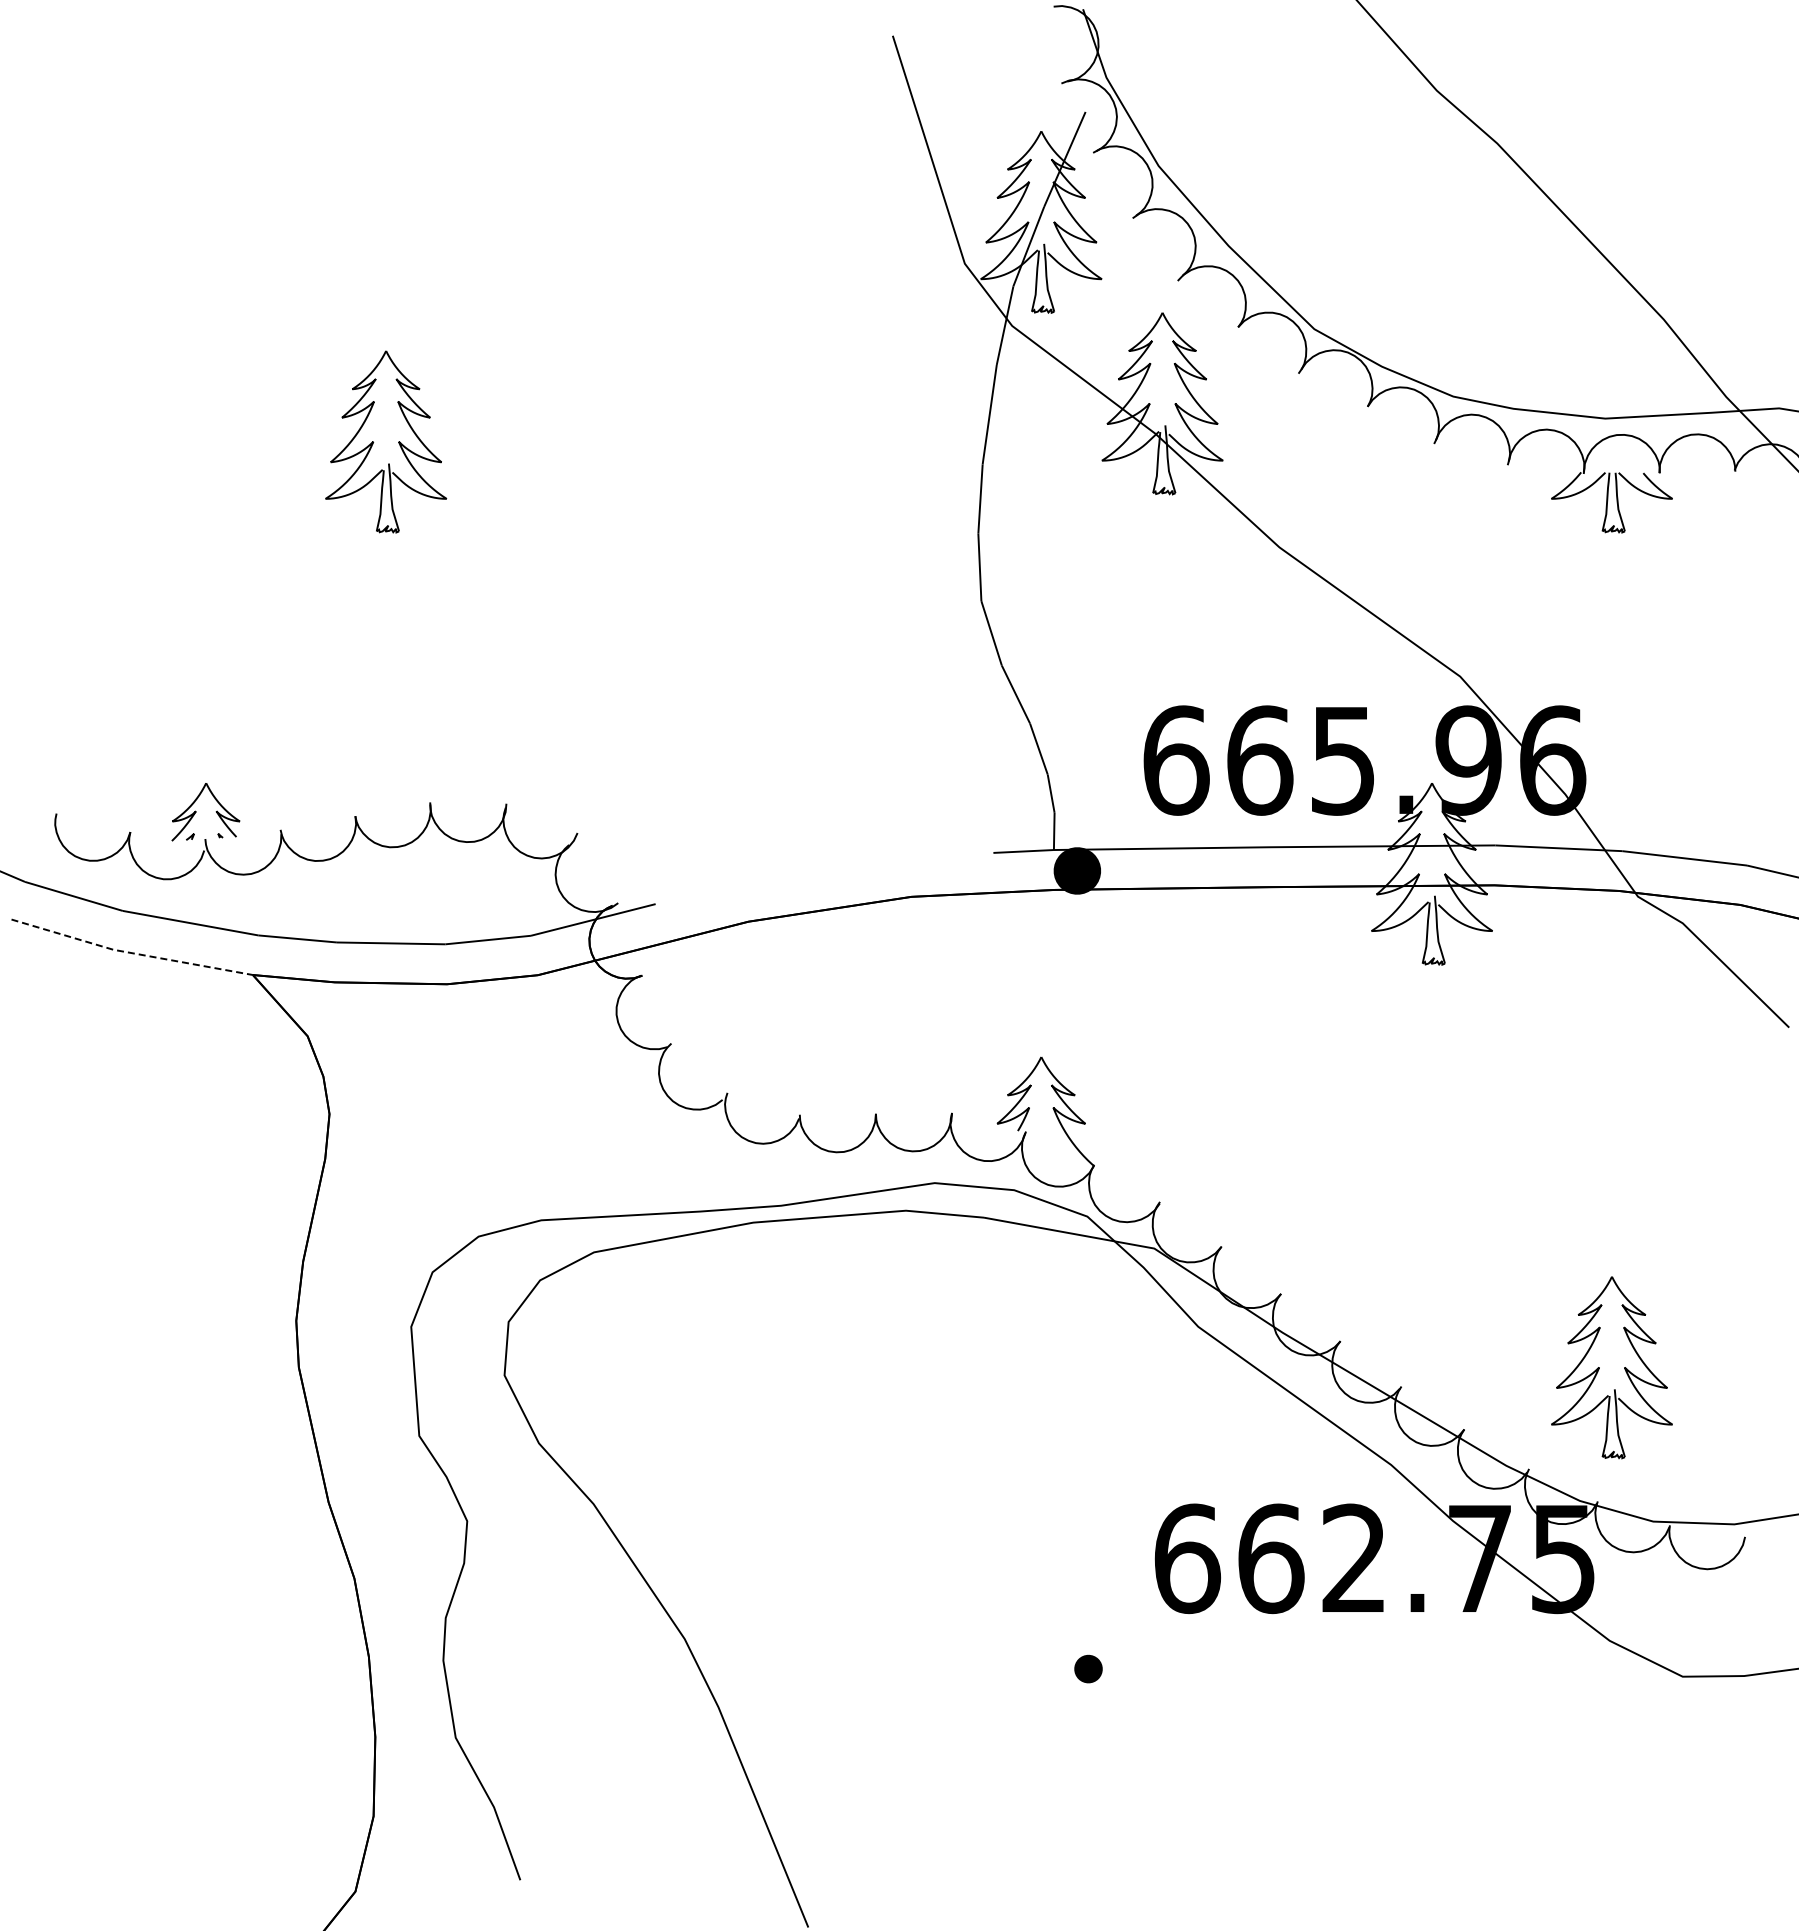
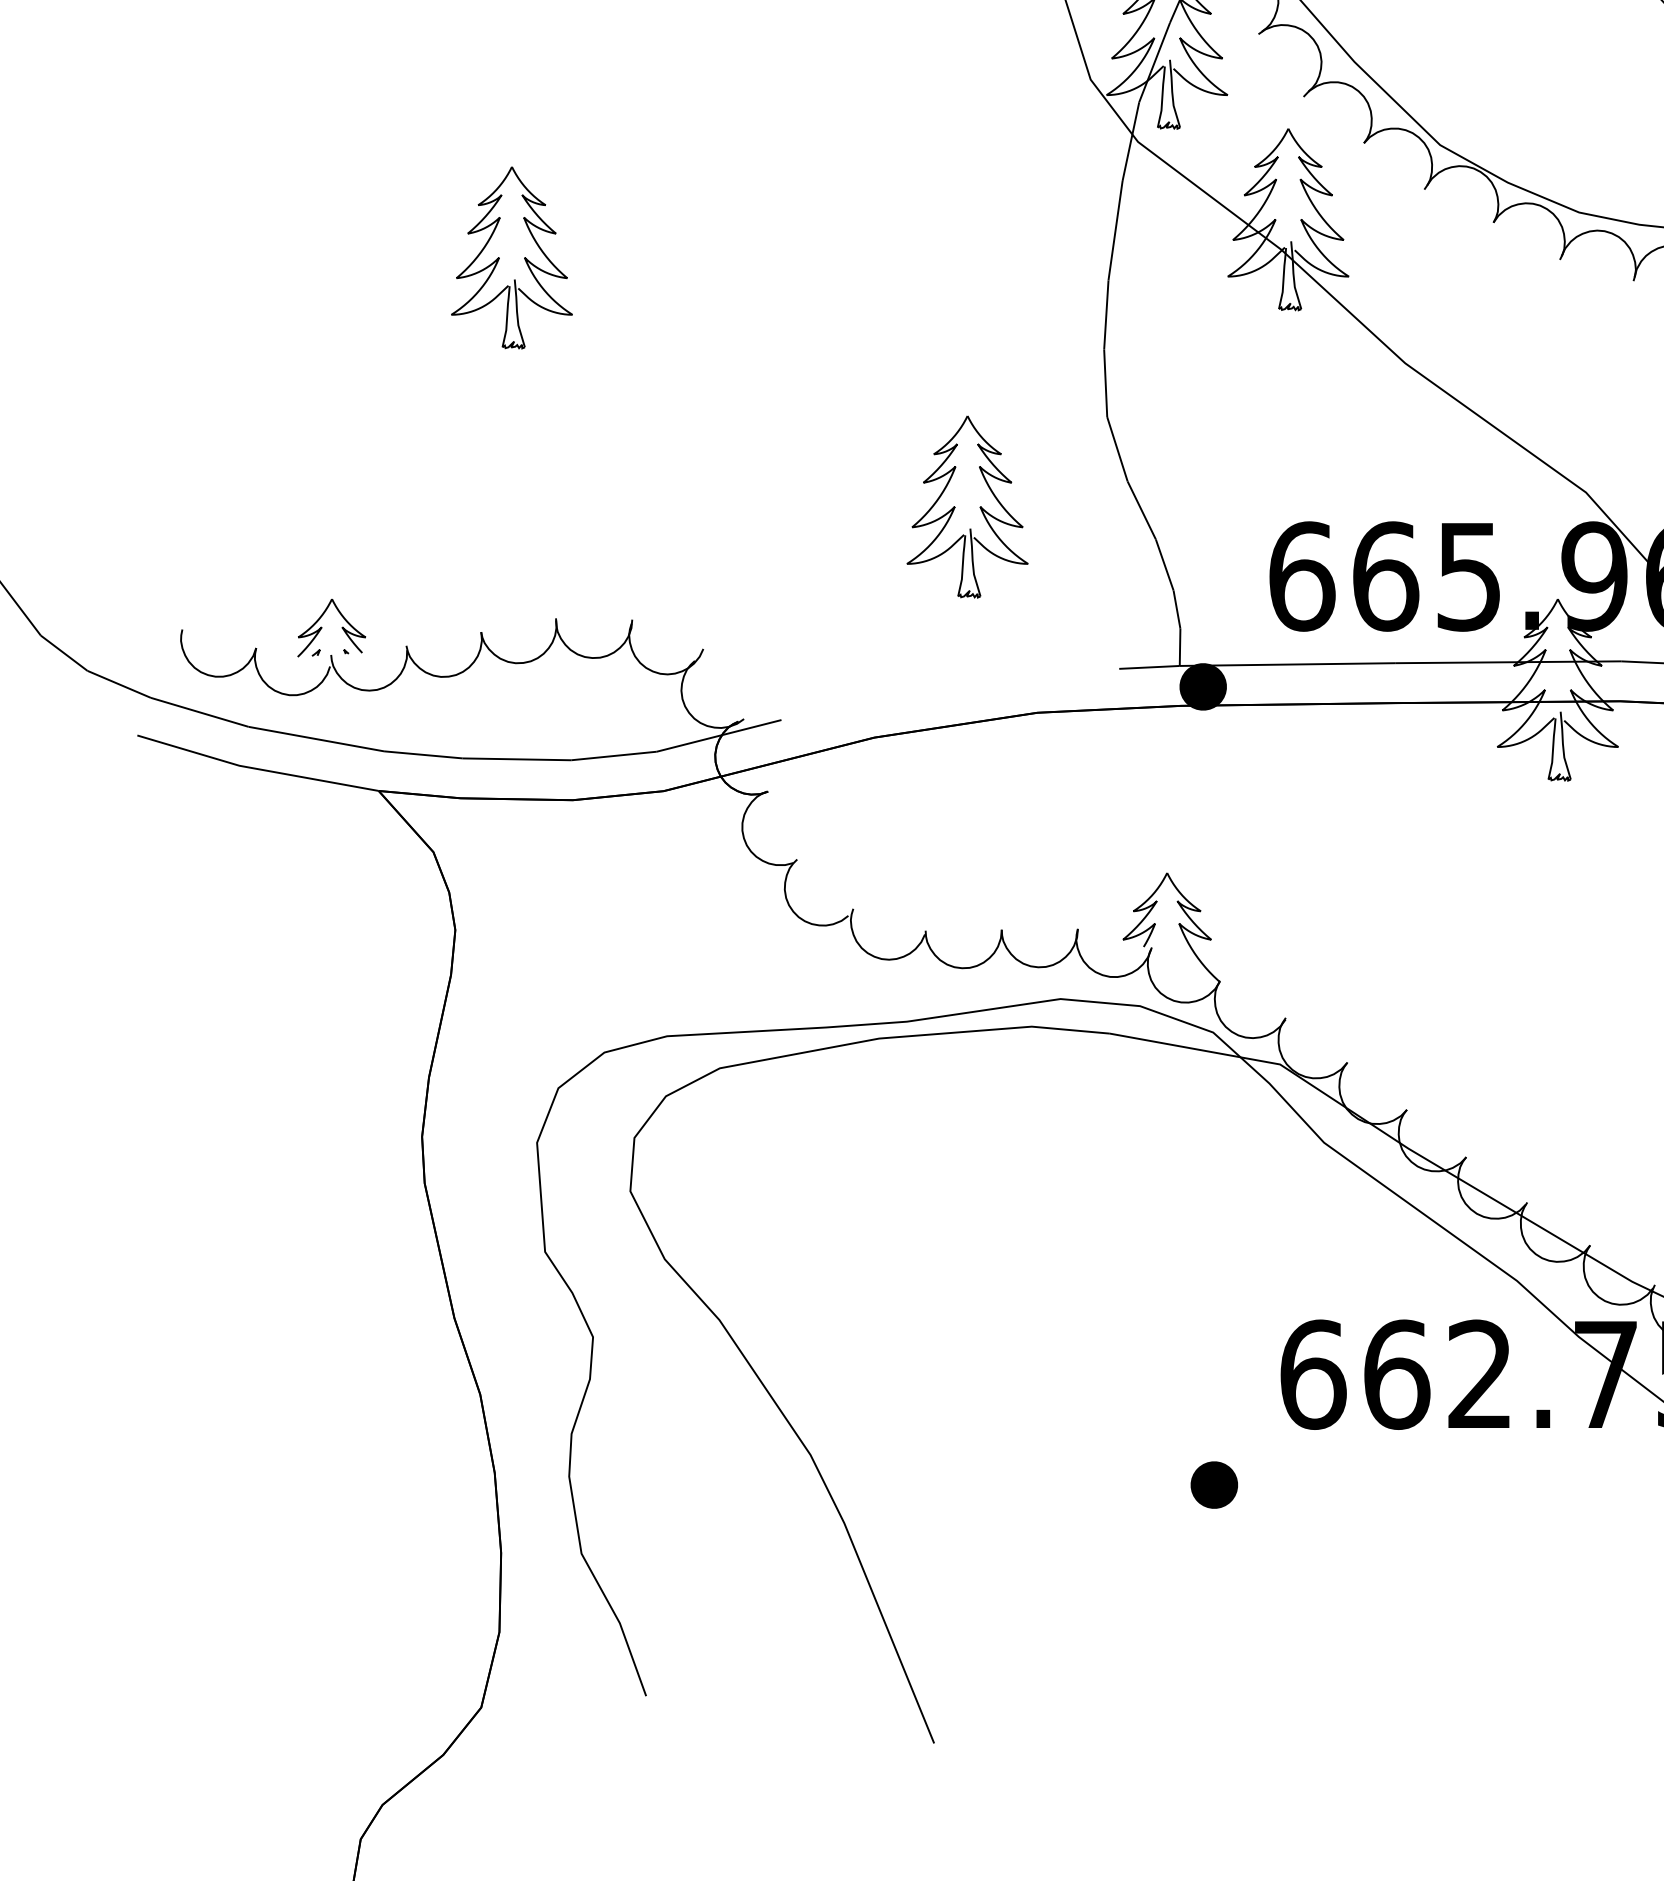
part: (841, 690) -> (967, 506), added
line: (130, 952) -> (256, 768), dashed -> solid
part: (1088, 1668) -> (1214, 1484), size x1.67

